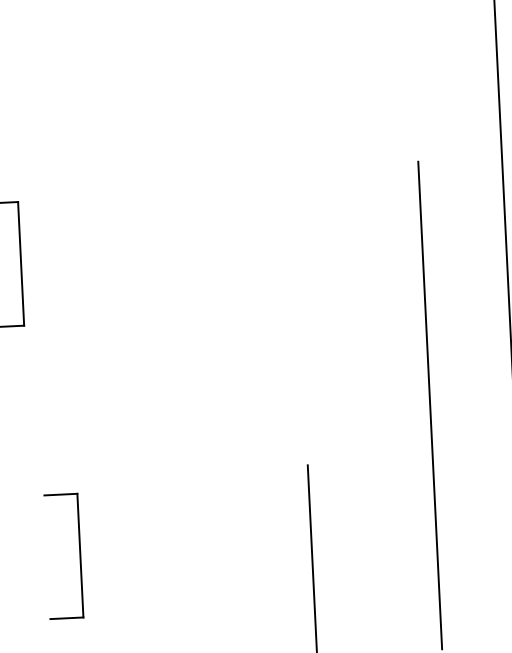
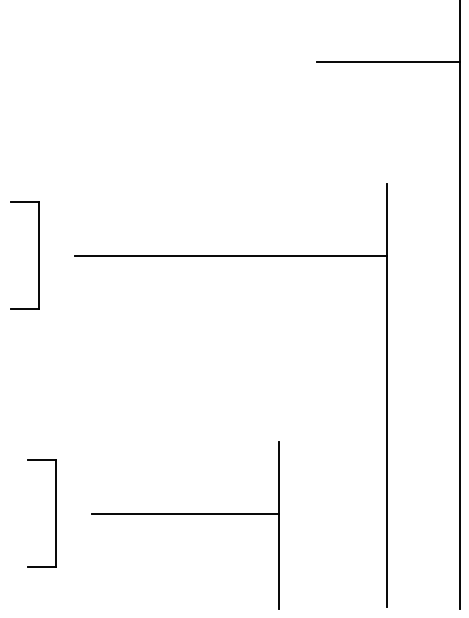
line: (411, 21) -> (387, 62), added
line: (241, 252) -> (230, 255), added
line: (203, 552) -> (184, 513), added
part: (79, 555) -> (55, 513), moved

